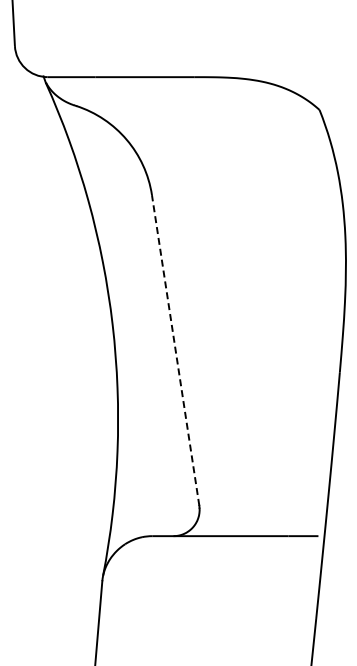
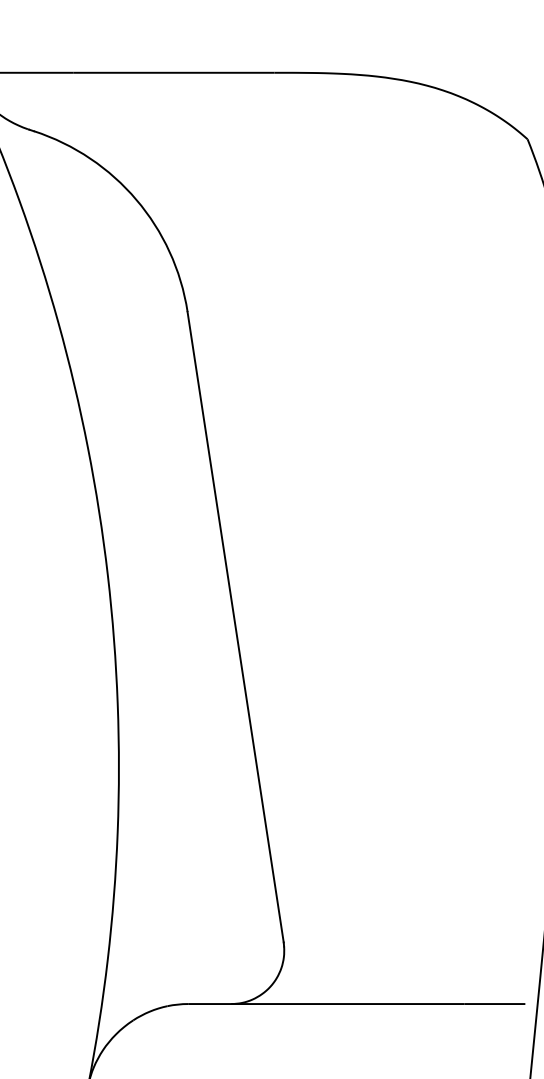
line: (175, 349) -> (235, 625), dashed -> solid

